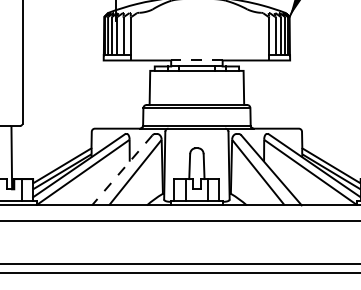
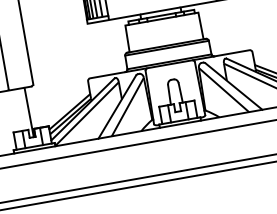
line: (196, 60) -> (160, 11), dashed -> solid
line: (121, 170) -> (116, 107), dashed -> solid

